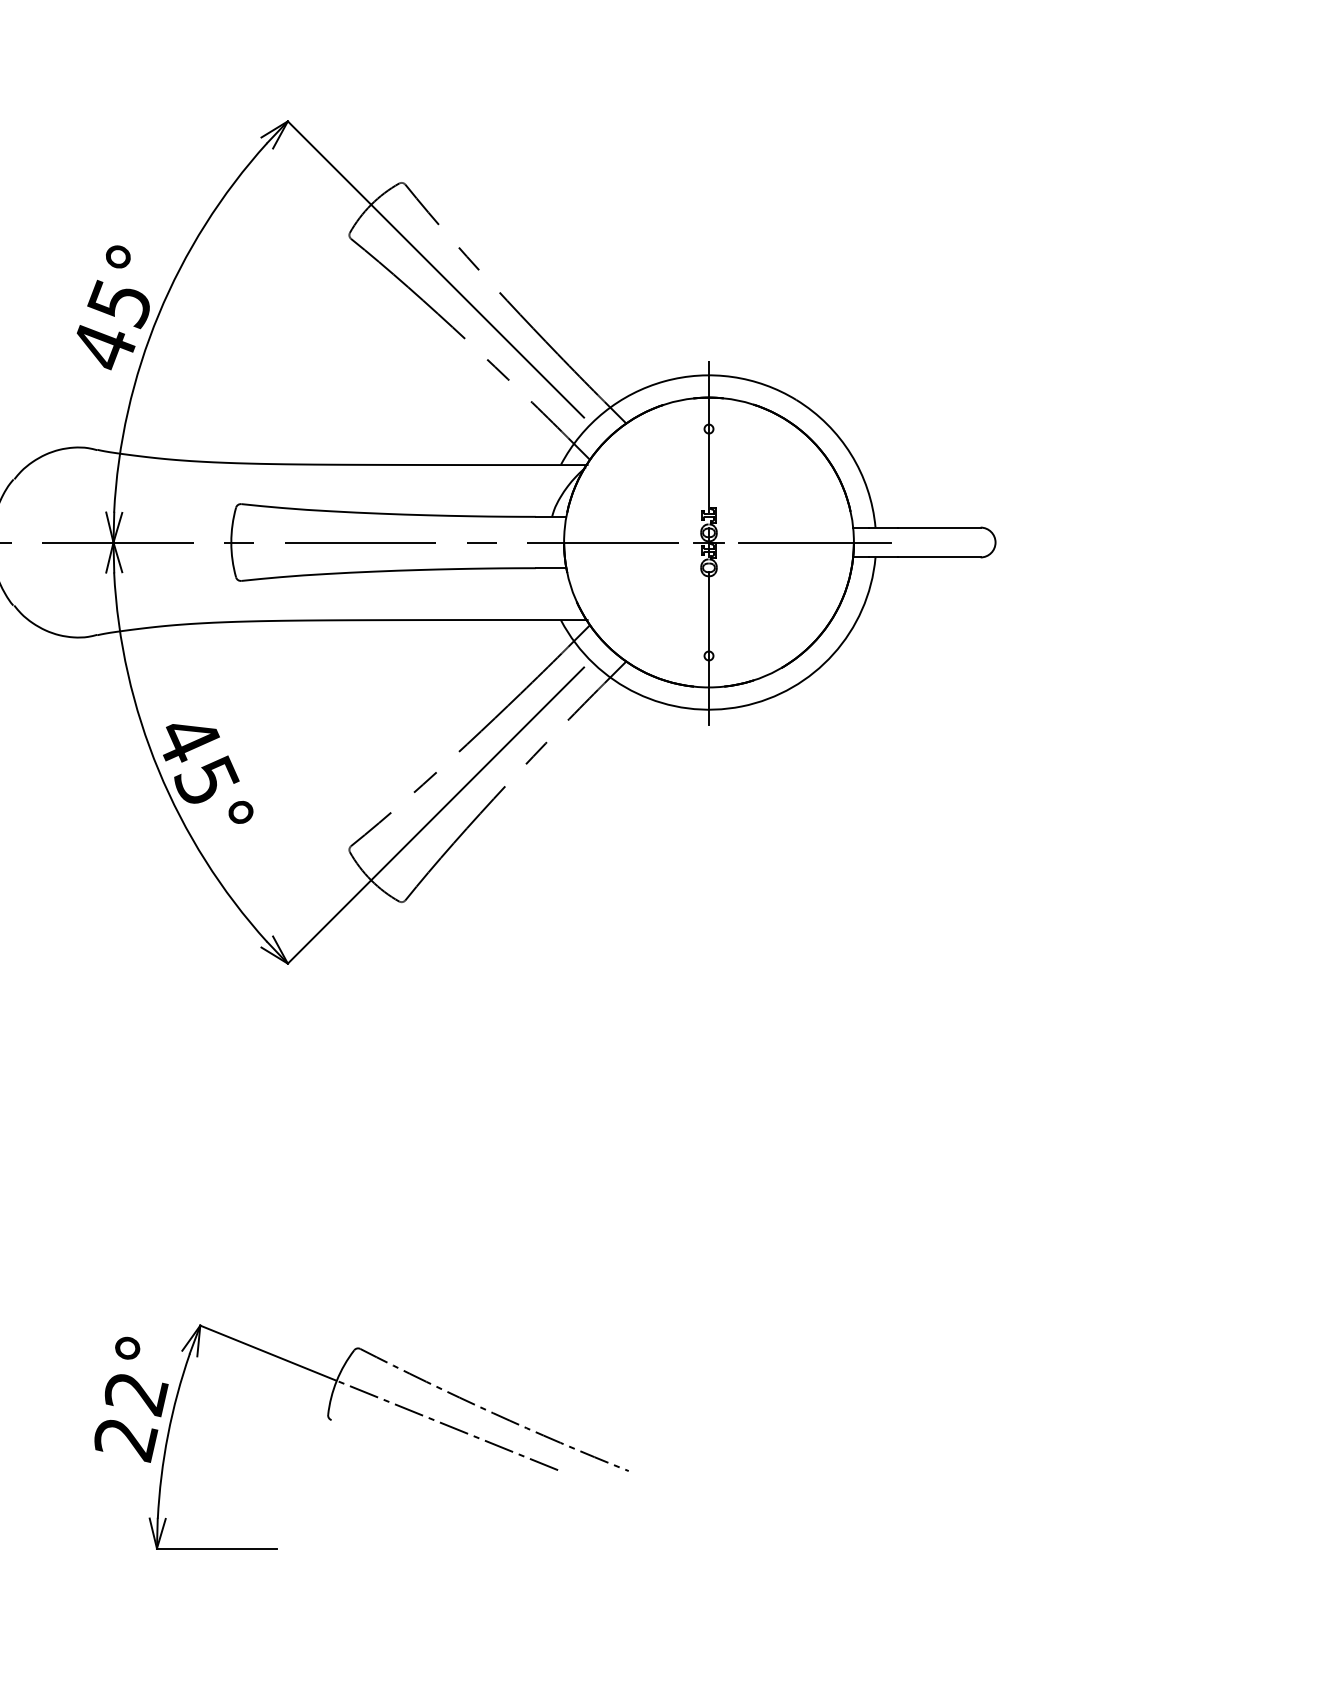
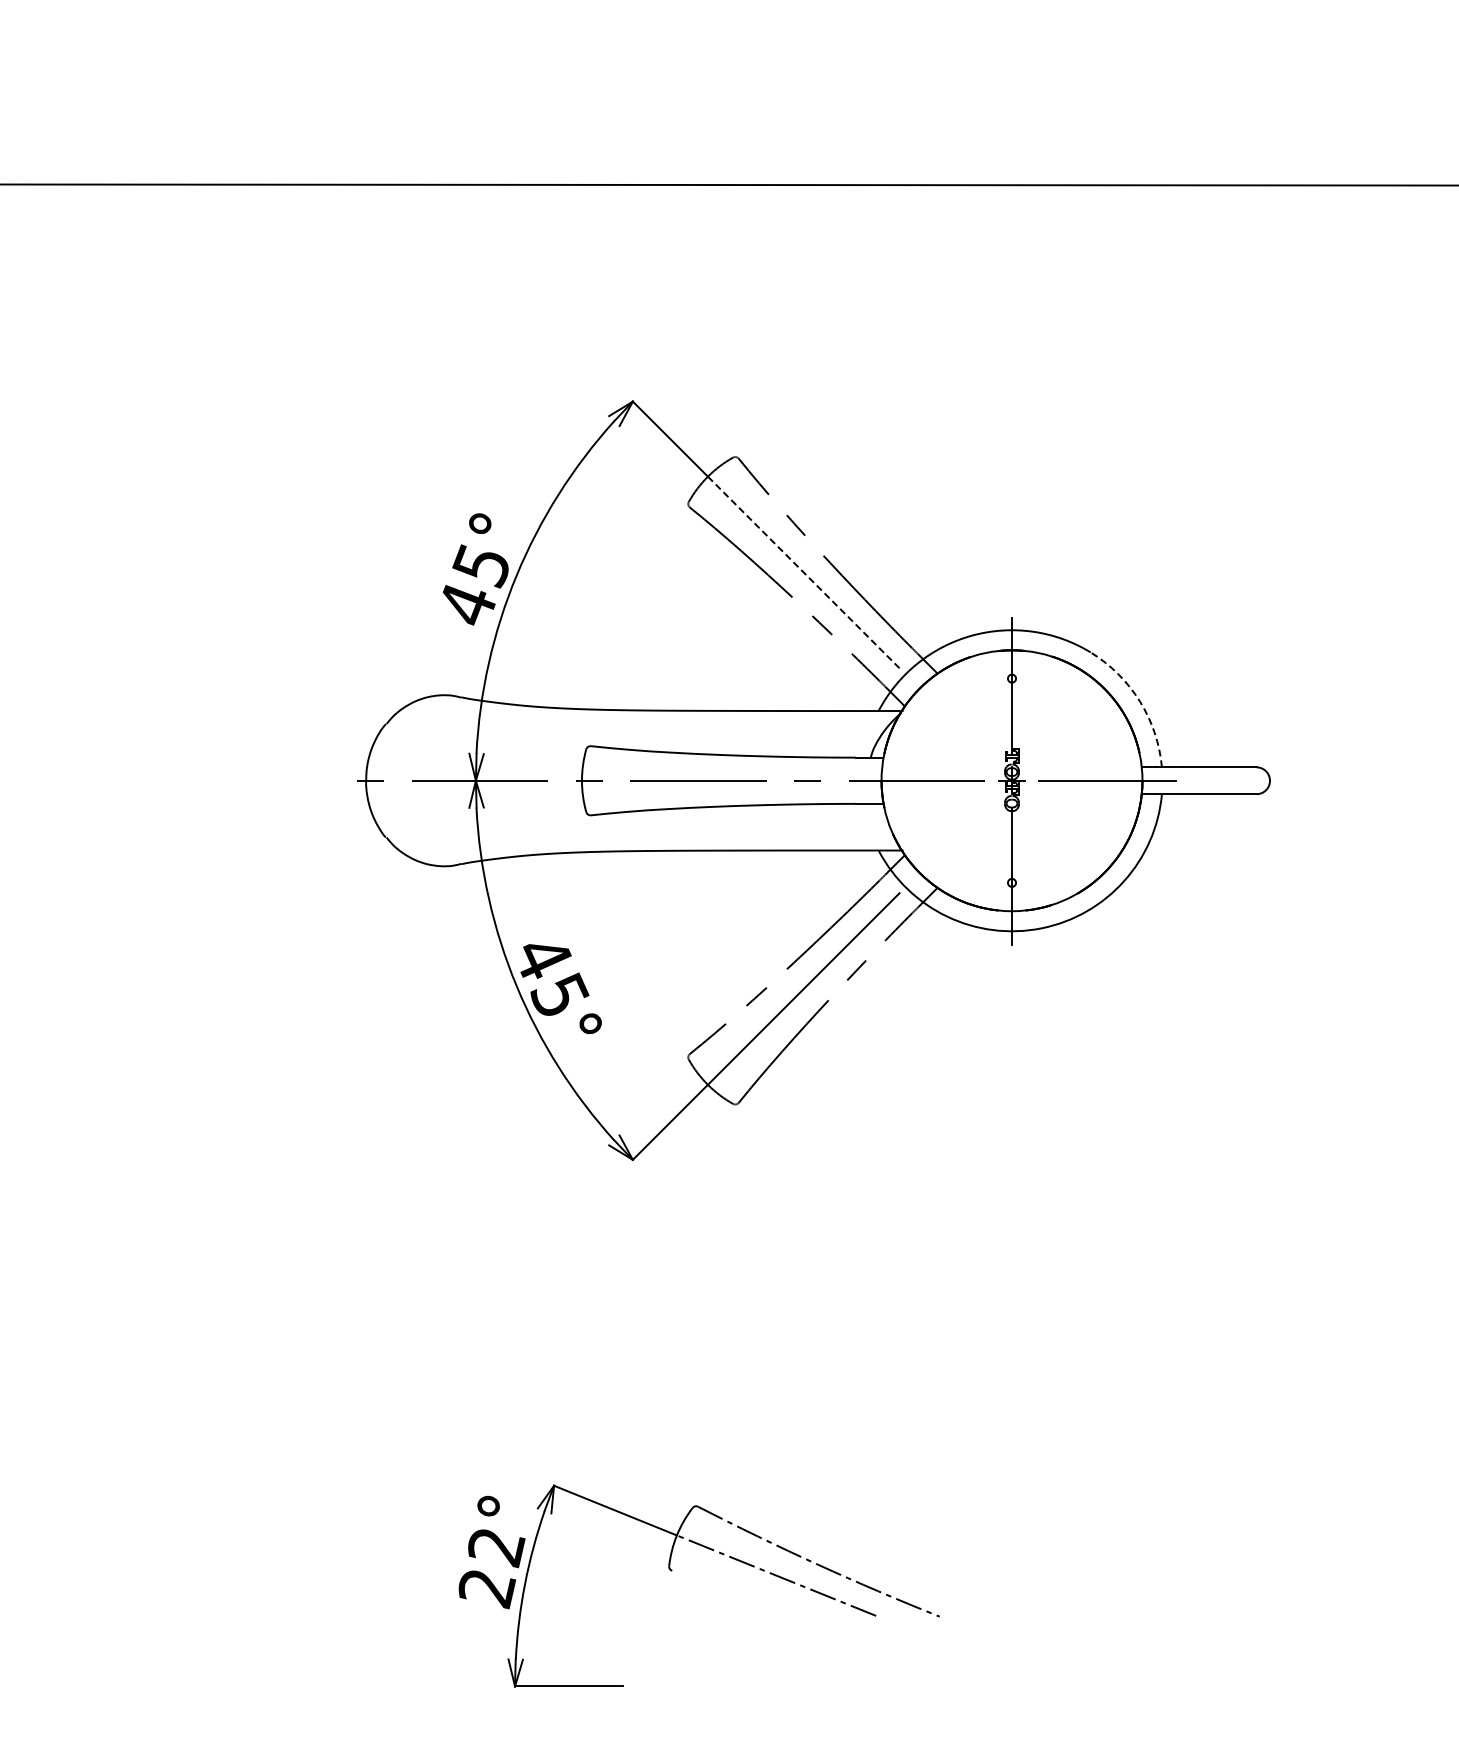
line: (478, 311) -> (804, 572), solid -> dashed
arc: (850, 454) -> (1139, 701), solid -> dashed

